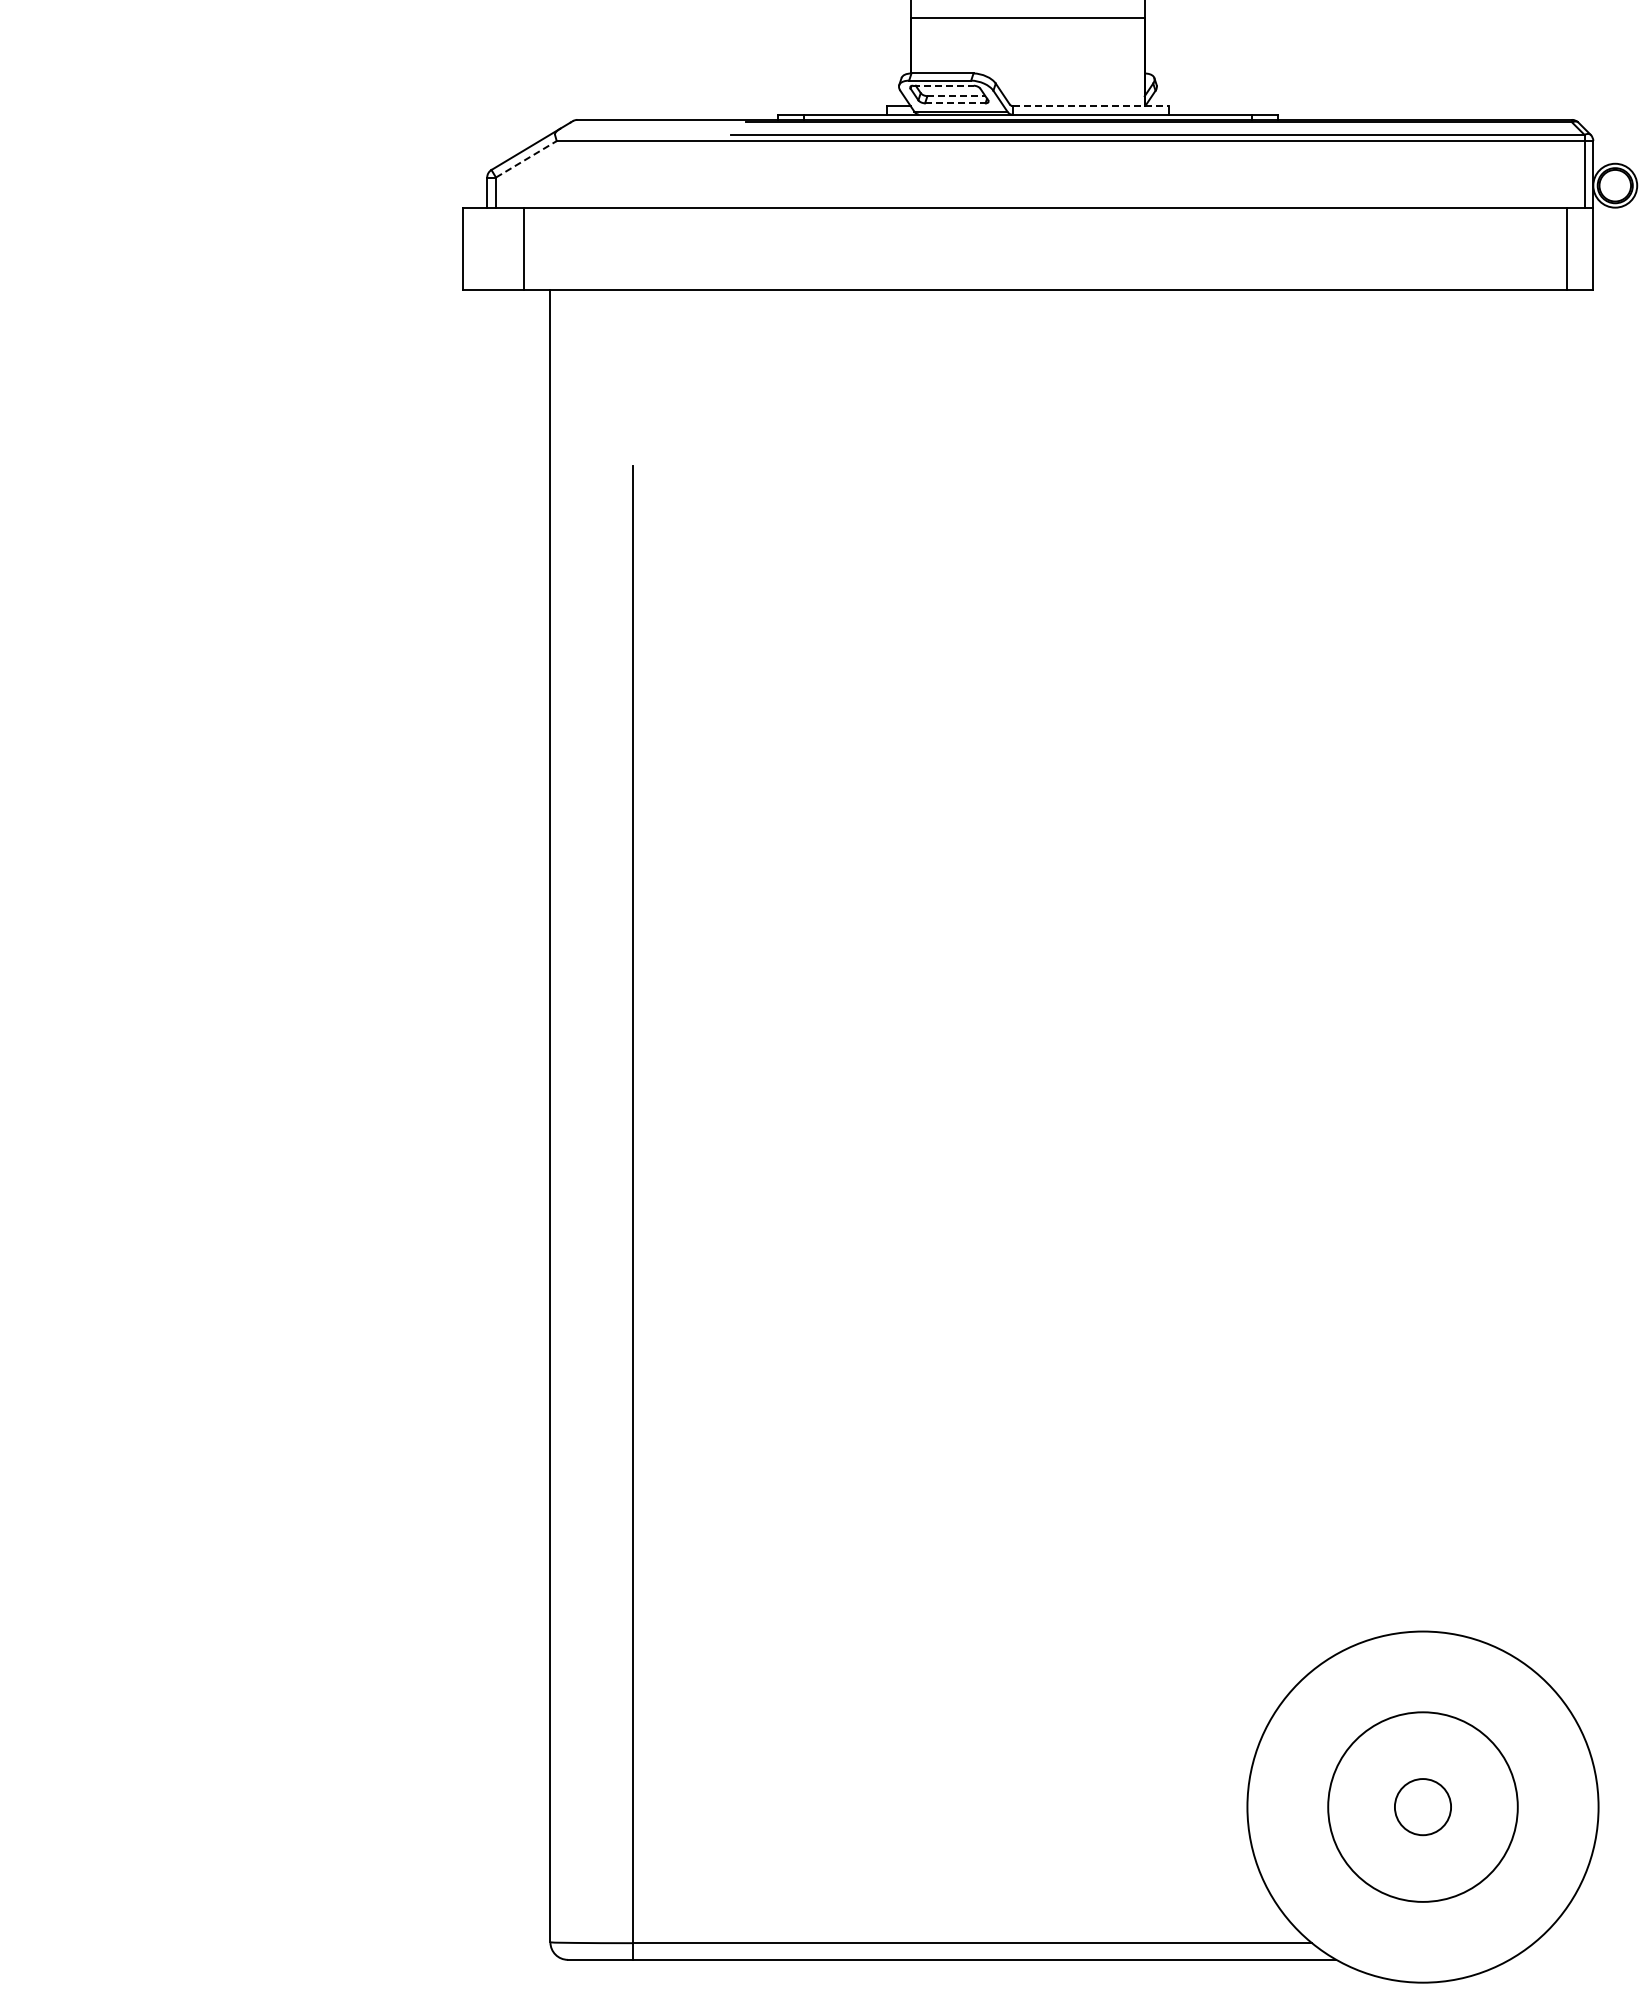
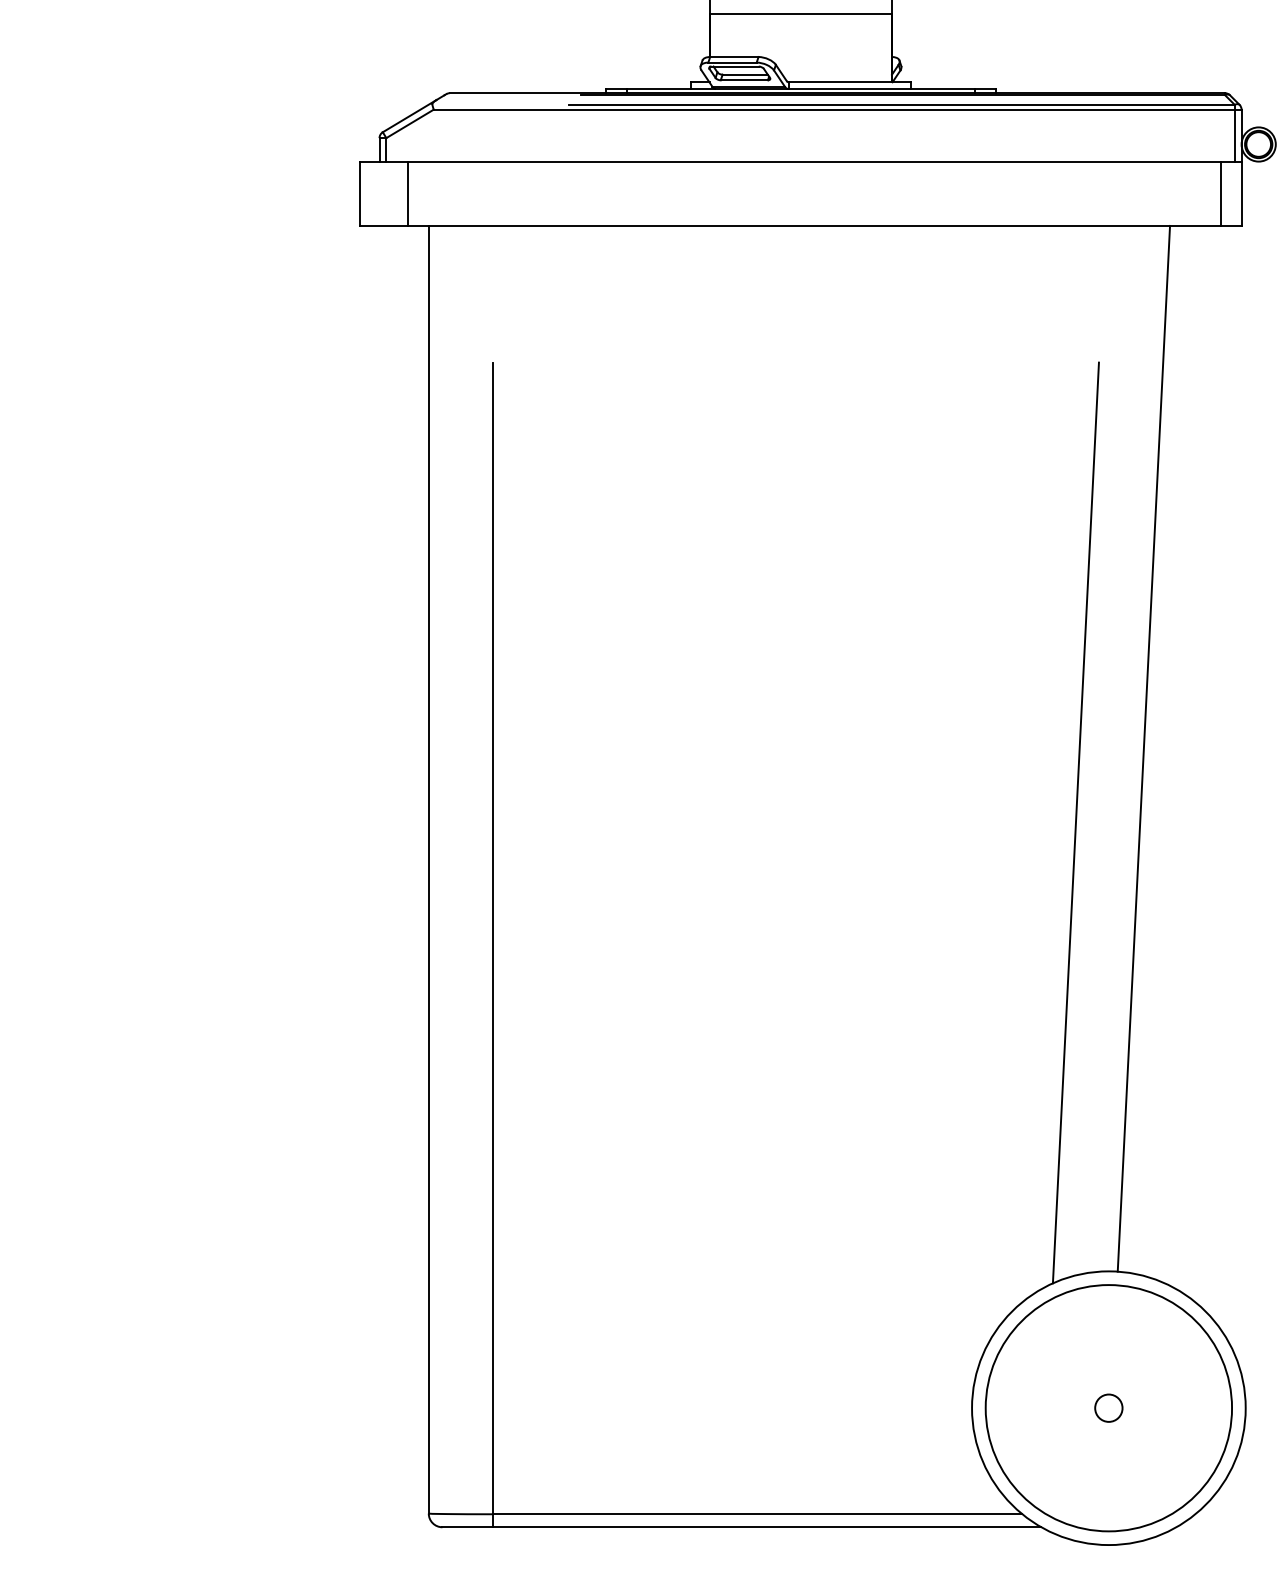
line: (944, 85) -> (735, 66), dashed -> solid
line: (956, 96) -> (745, 74), dashed -> solid
line: (955, 103) -> (744, 80), dashed -> solid
line: (1091, 105) -> (850, 81), dashed -> solid
line: (526, 159) -> (410, 124), dashed -> solid
line: (1467, 960) -> (1143, 748), added
line: (1380, 1055) -> (1075, 822), added
circle: (1422, 1806) -> (1108, 1407), size x0.62
circle: (1422, 1807) -> (1108, 1408), size x1.67

